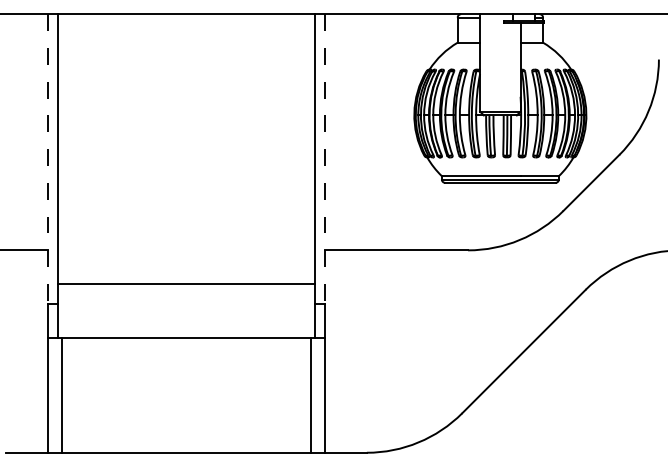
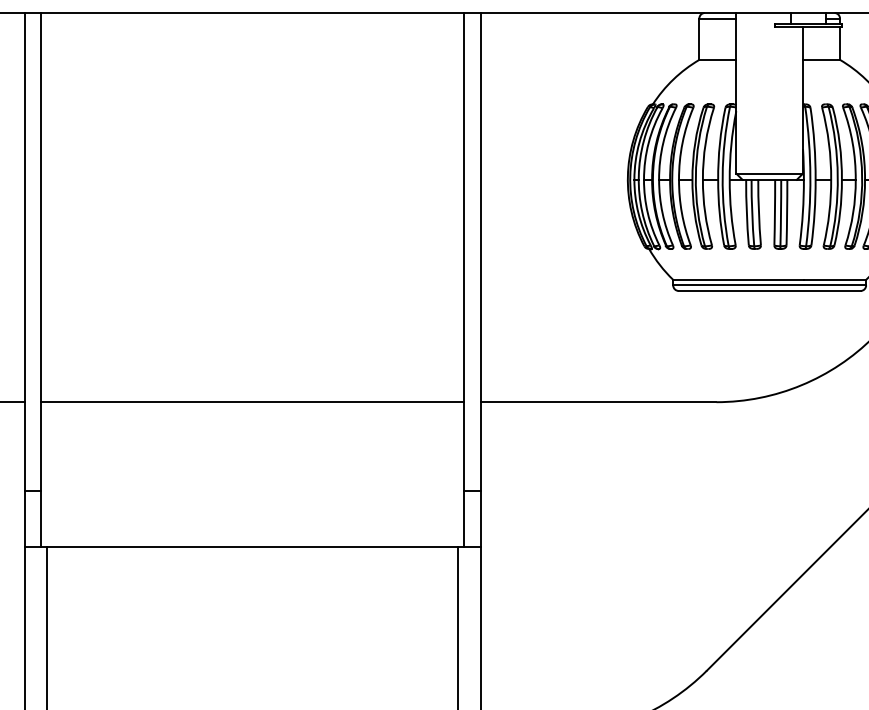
line: (48, 159) -> (24, 252), dashed -> solid
line: (324, 159) -> (479, 252), dashed -> solid
line: (186, 284) -> (252, 402), moved

